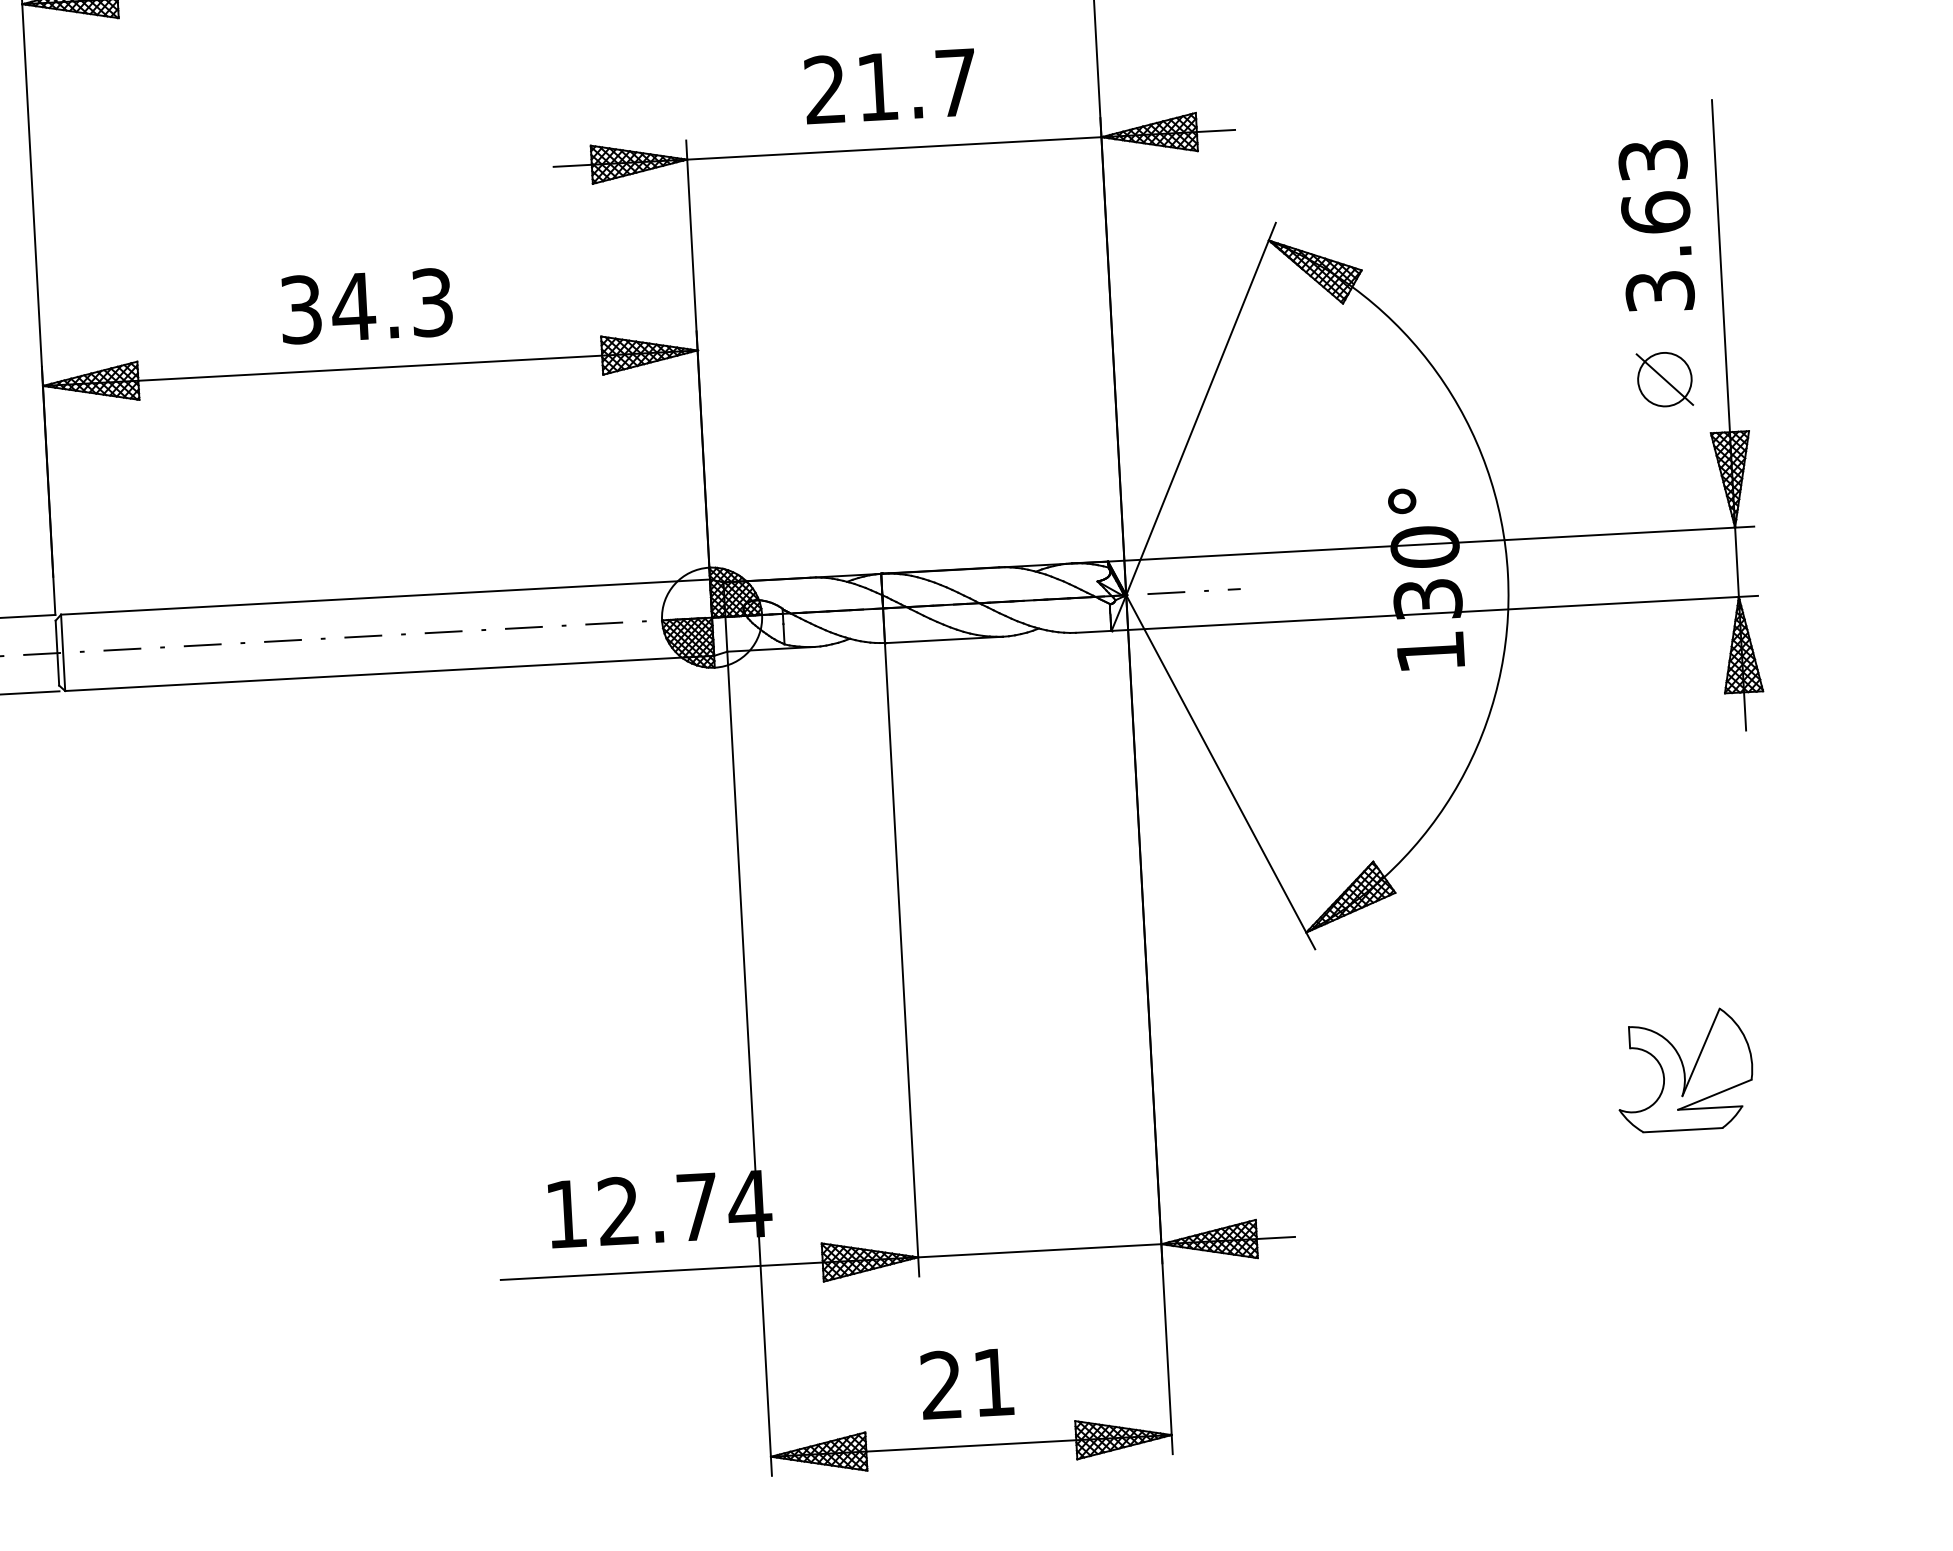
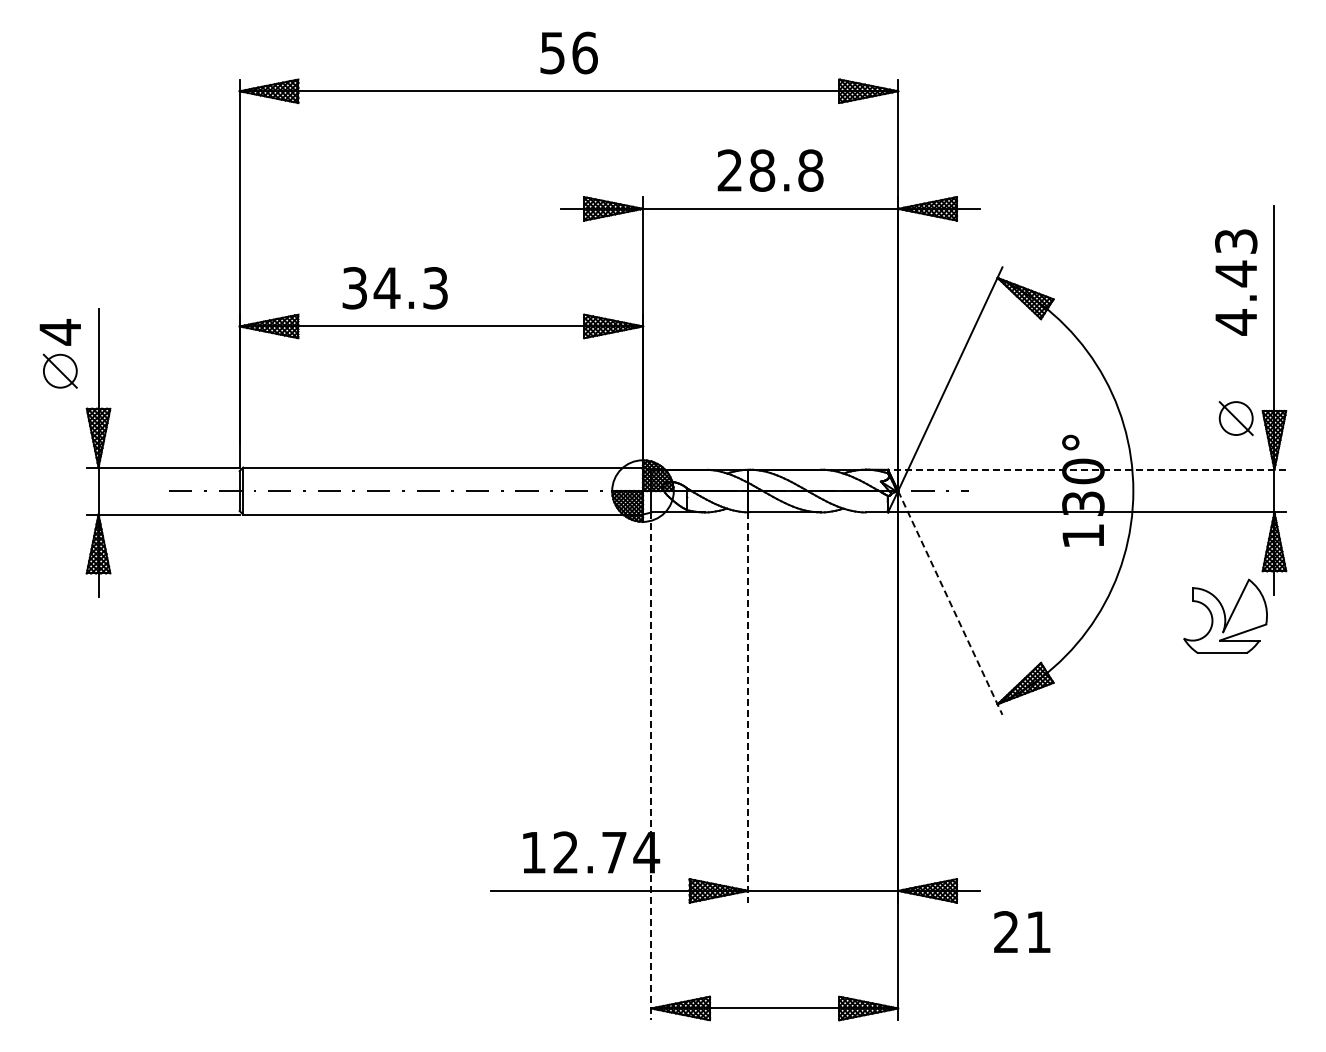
text: (916, 84) -> (786, 170), 21.7 -> 28.8
text: (1658, 251) -> (1236, 297), 3.63 -> 4.43
text: (365, 306) -> (394, 288), moved
part: (1663, 379) -> (1235, 418), moved
line: (1430, 543) -> (1086, 469), solid -> dashed
line: (1221, 773) -> (950, 603), solid -> dashed
line: (902, 961) -> (748, 708), solid -> dashed
line: (750, 1063) -> (651, 766), solid -> dashed
part: (1684, 1068) -> (1225, 615), moved
text: (967, 1382) -> (1022, 931), moved

